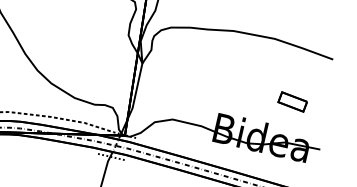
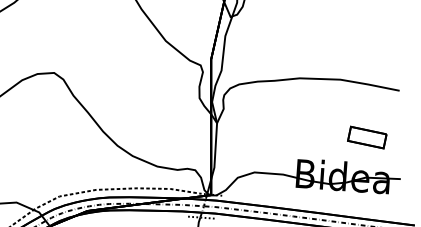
part: (292, 101) -> (366, 137), size x1.4

